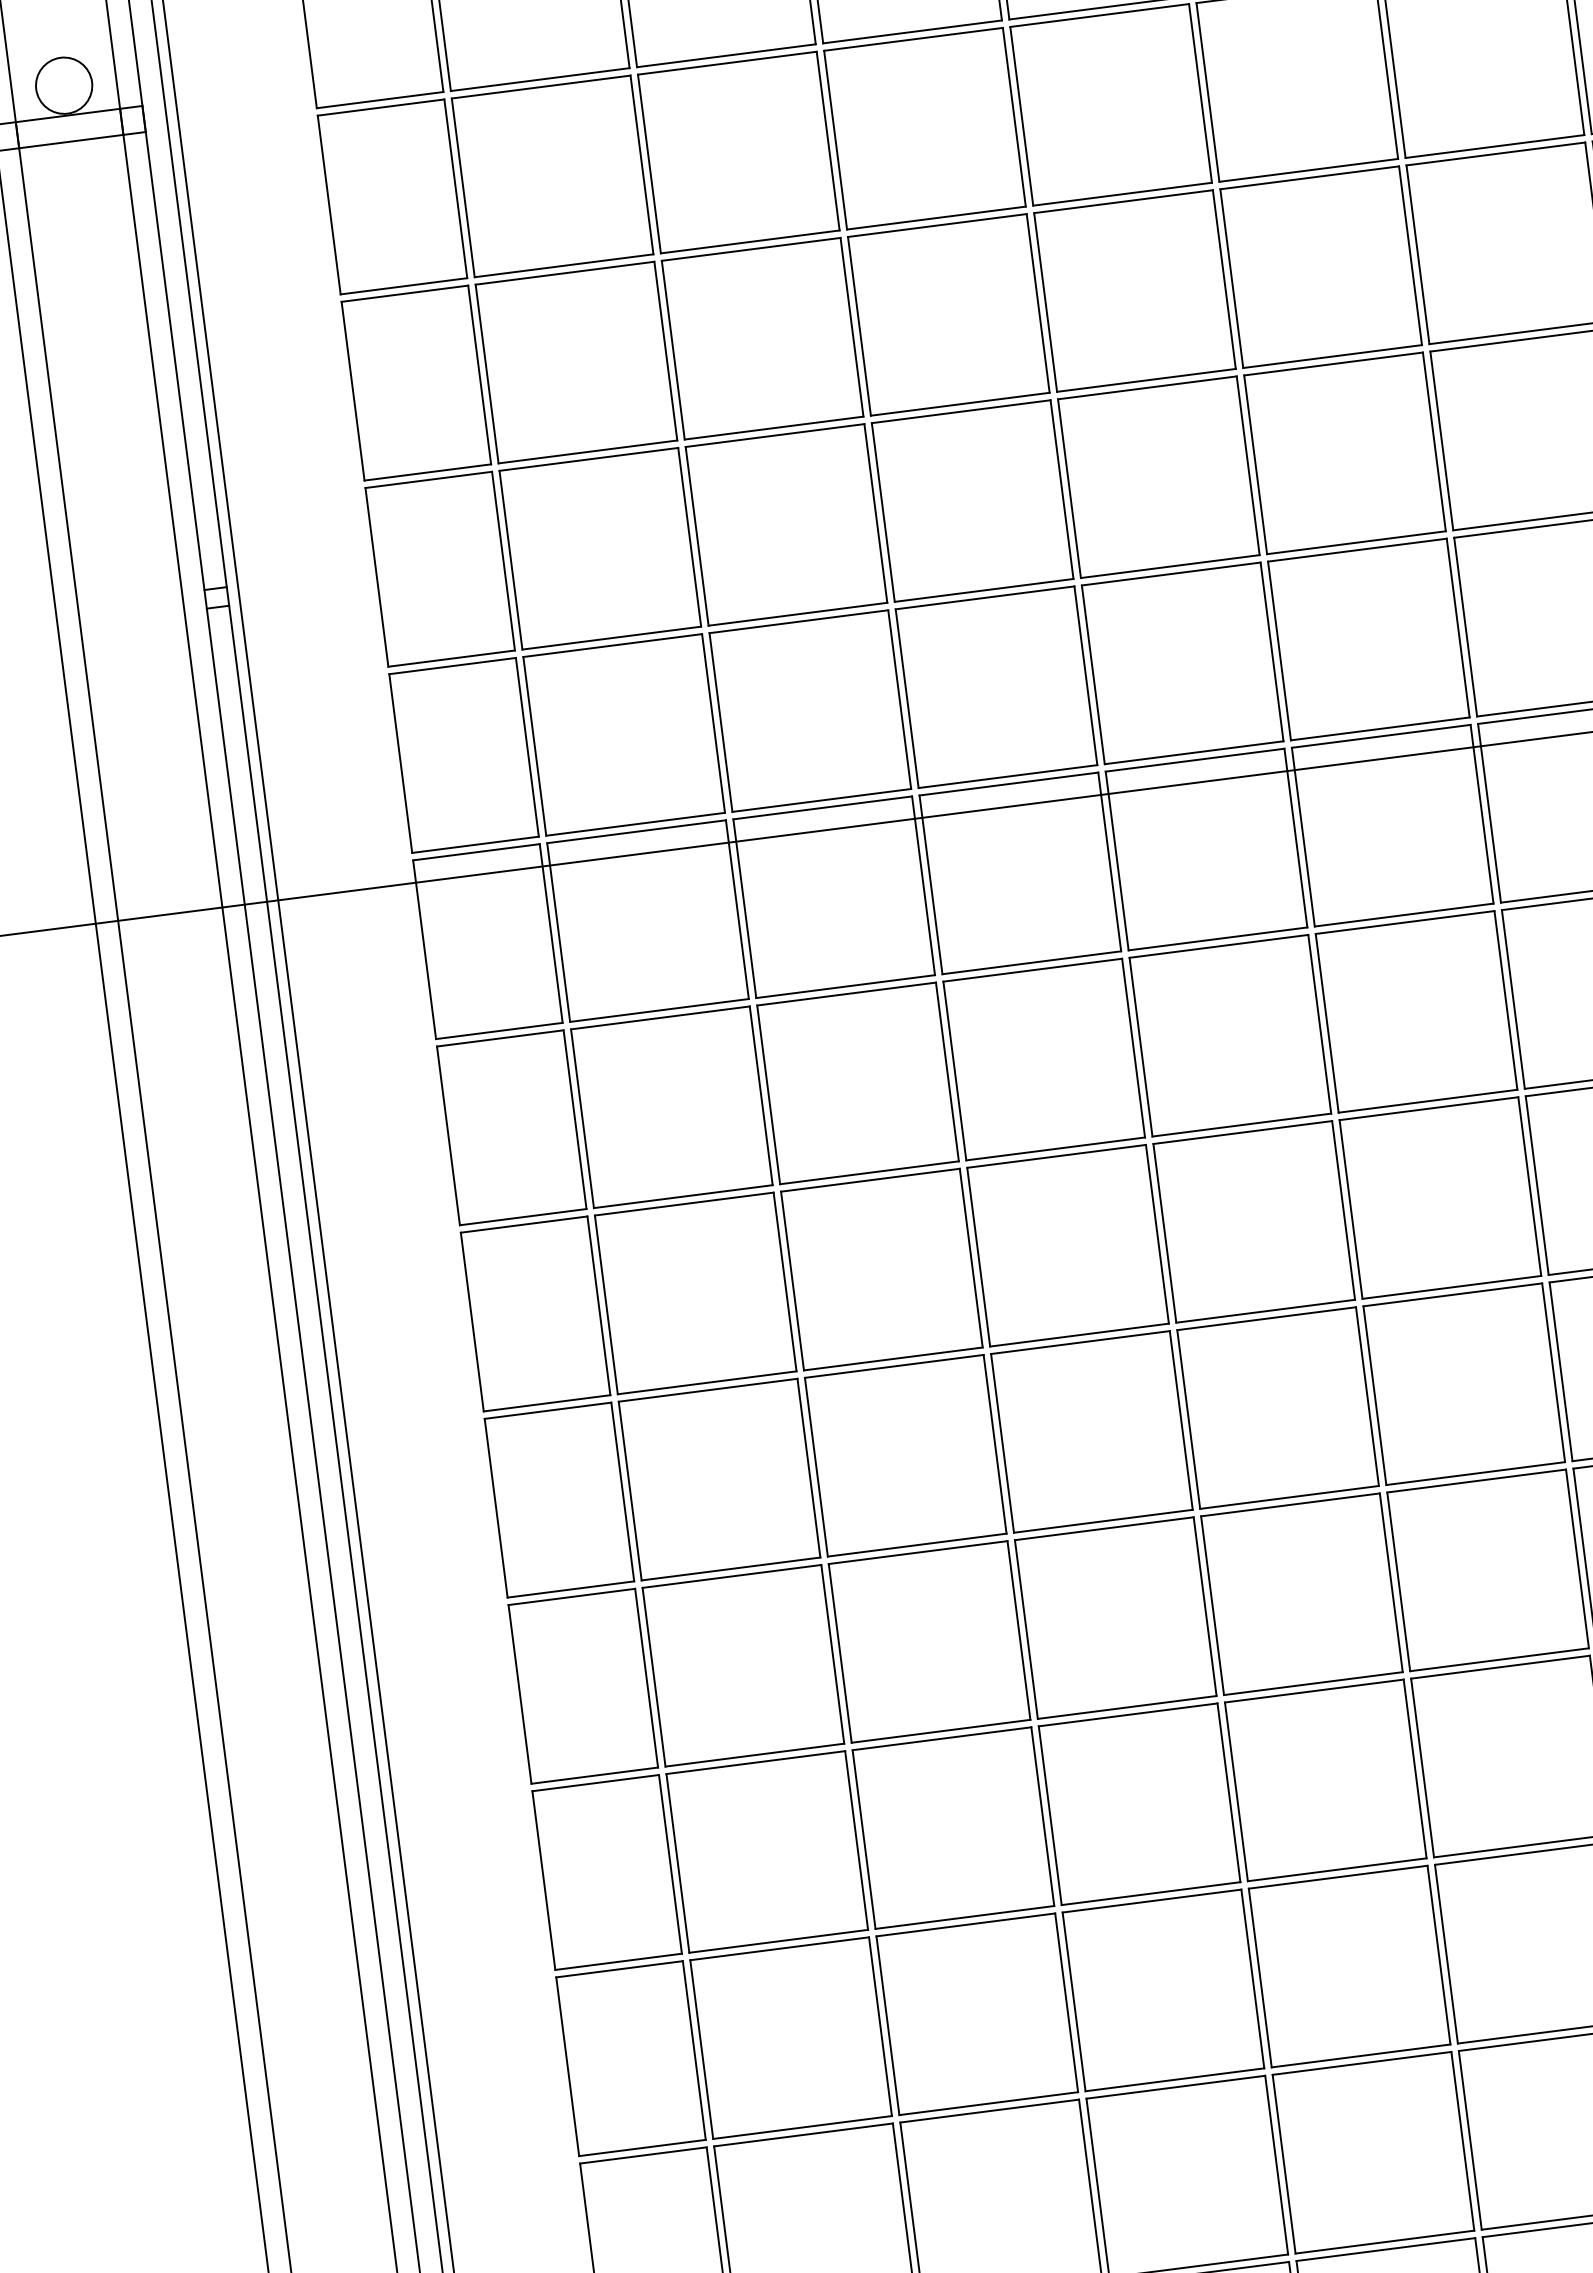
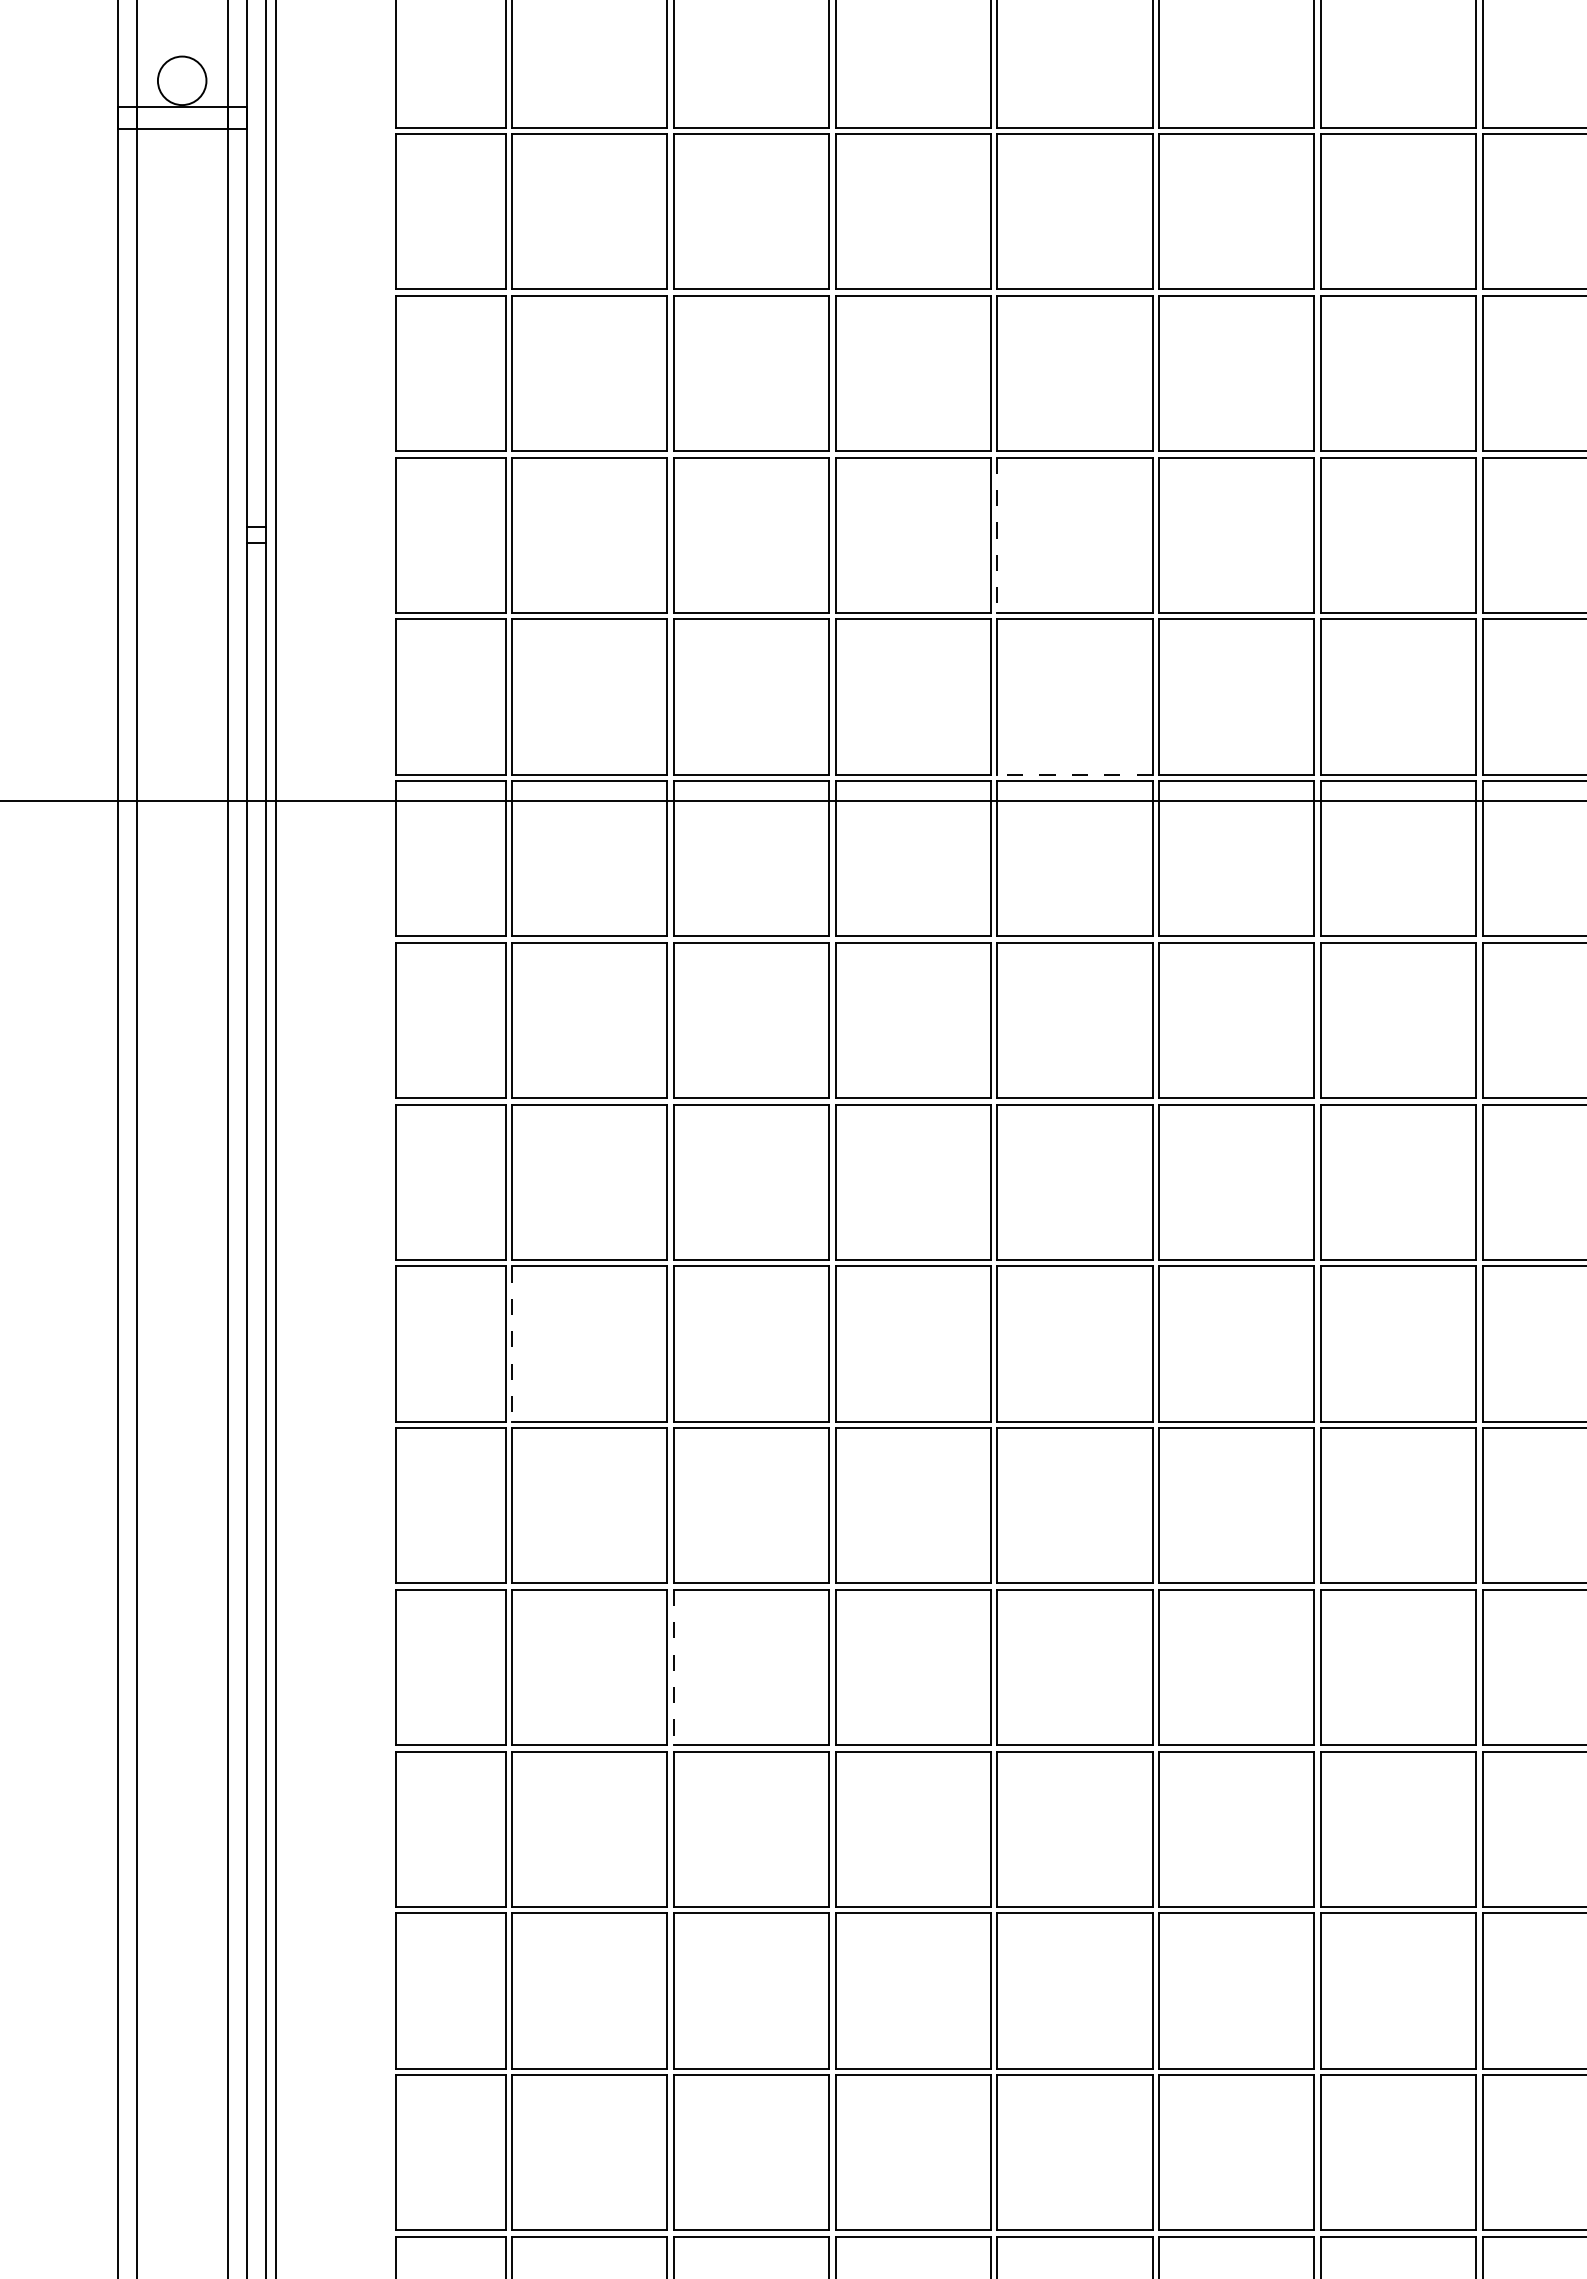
line: (1069, 488) -> (997, 535), solid -> dashed
line: (1194, 752) -> (1075, 774), solid -> dashed
line: (630, 1491) -> (512, 1344), solid -> dashed
line: (863, 1839) -> (673, 1667), solid -> dashed

